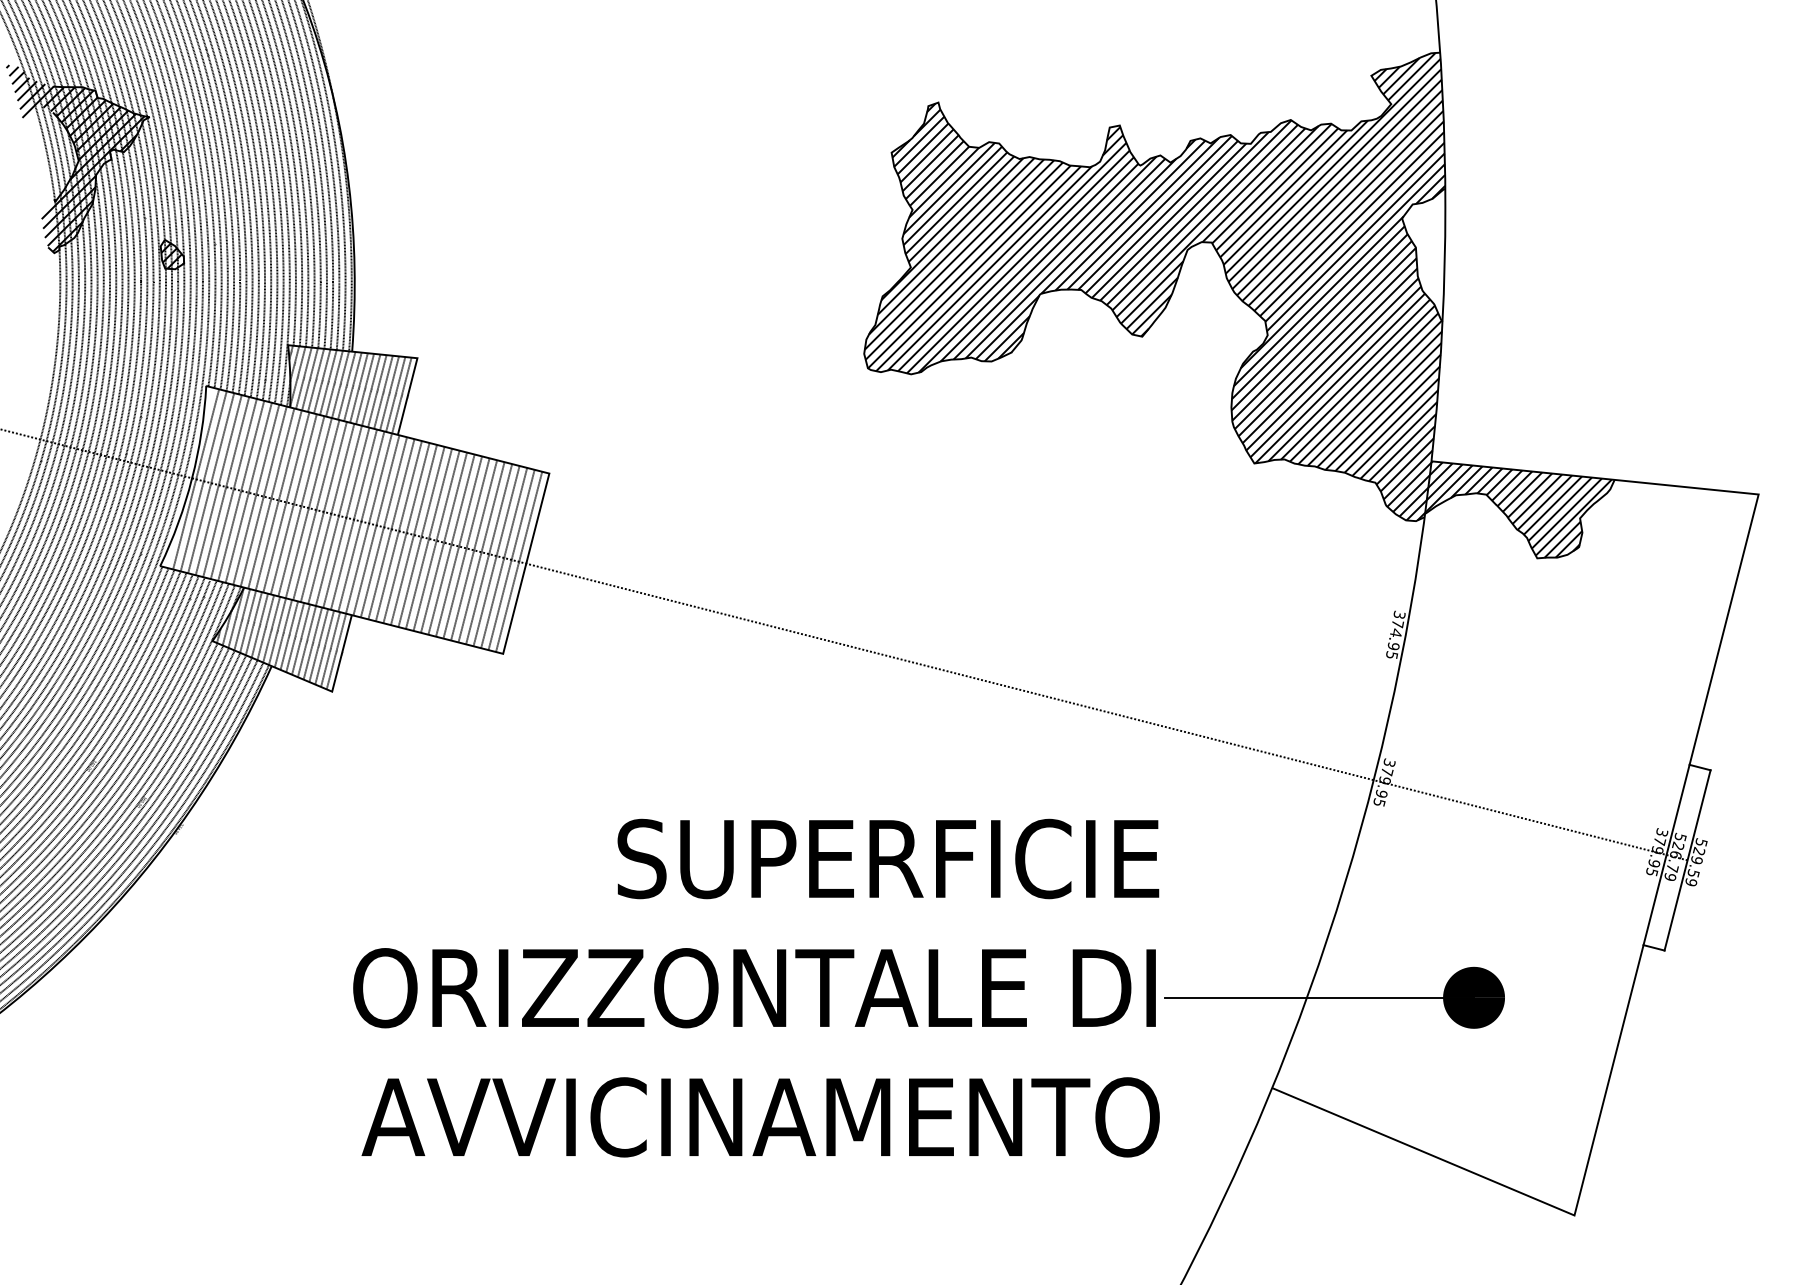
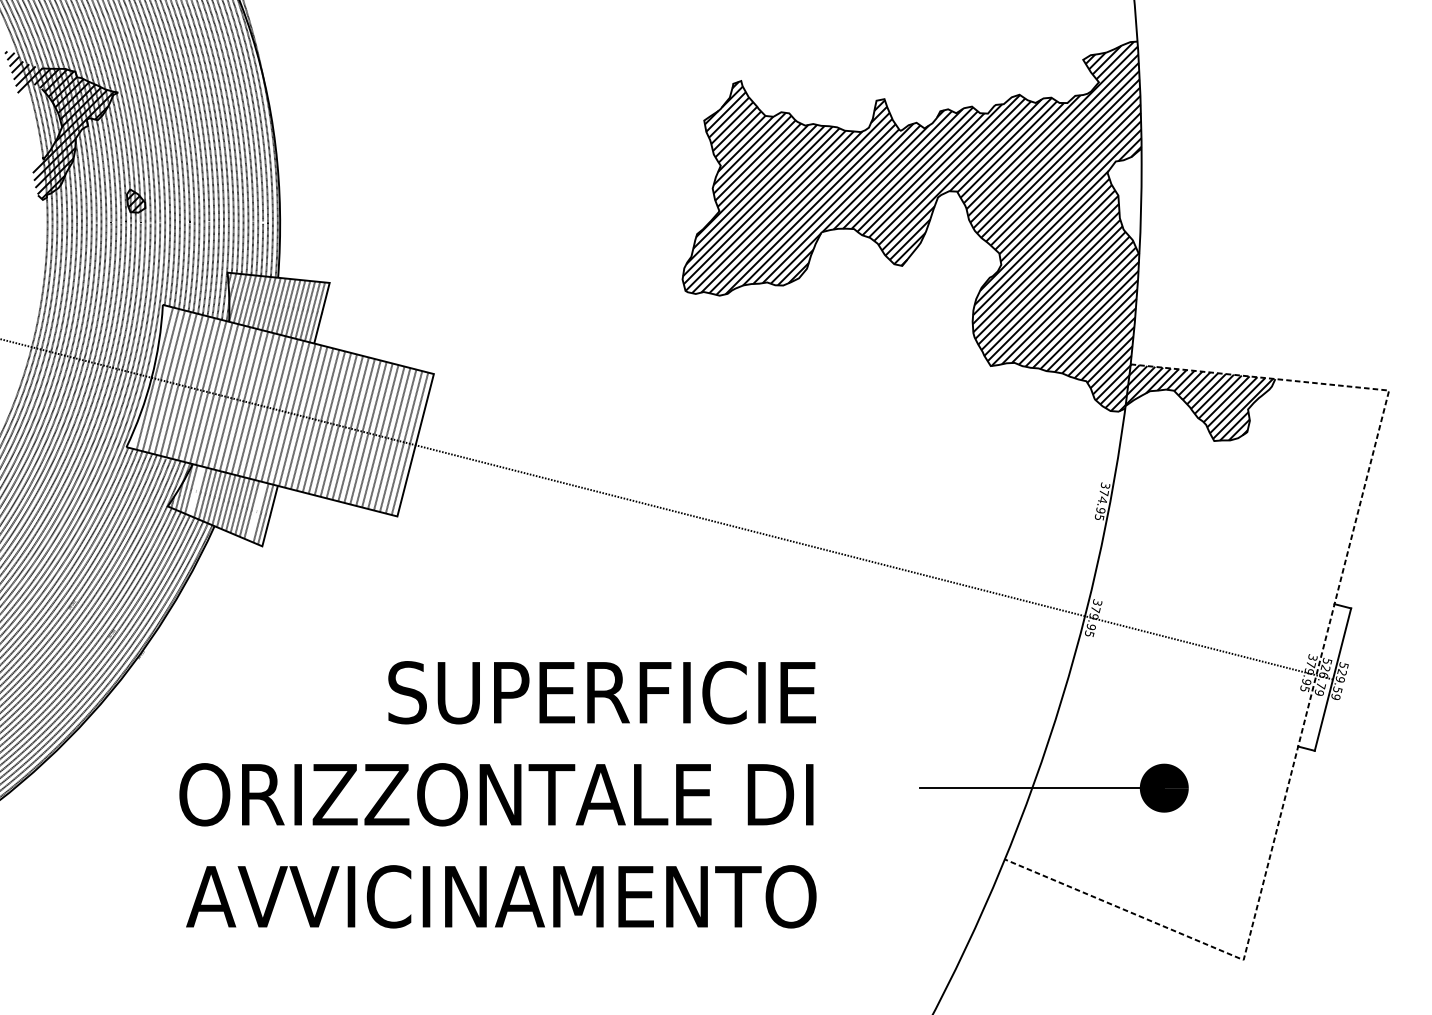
line: (248, 621) -> (196, 490), removed
line: (324, 647) -> (256, 511), removed
line: (1666, 855) -> (1316, 675), solid -> dashed
text: (756, 987) -> (497, 794), moved

